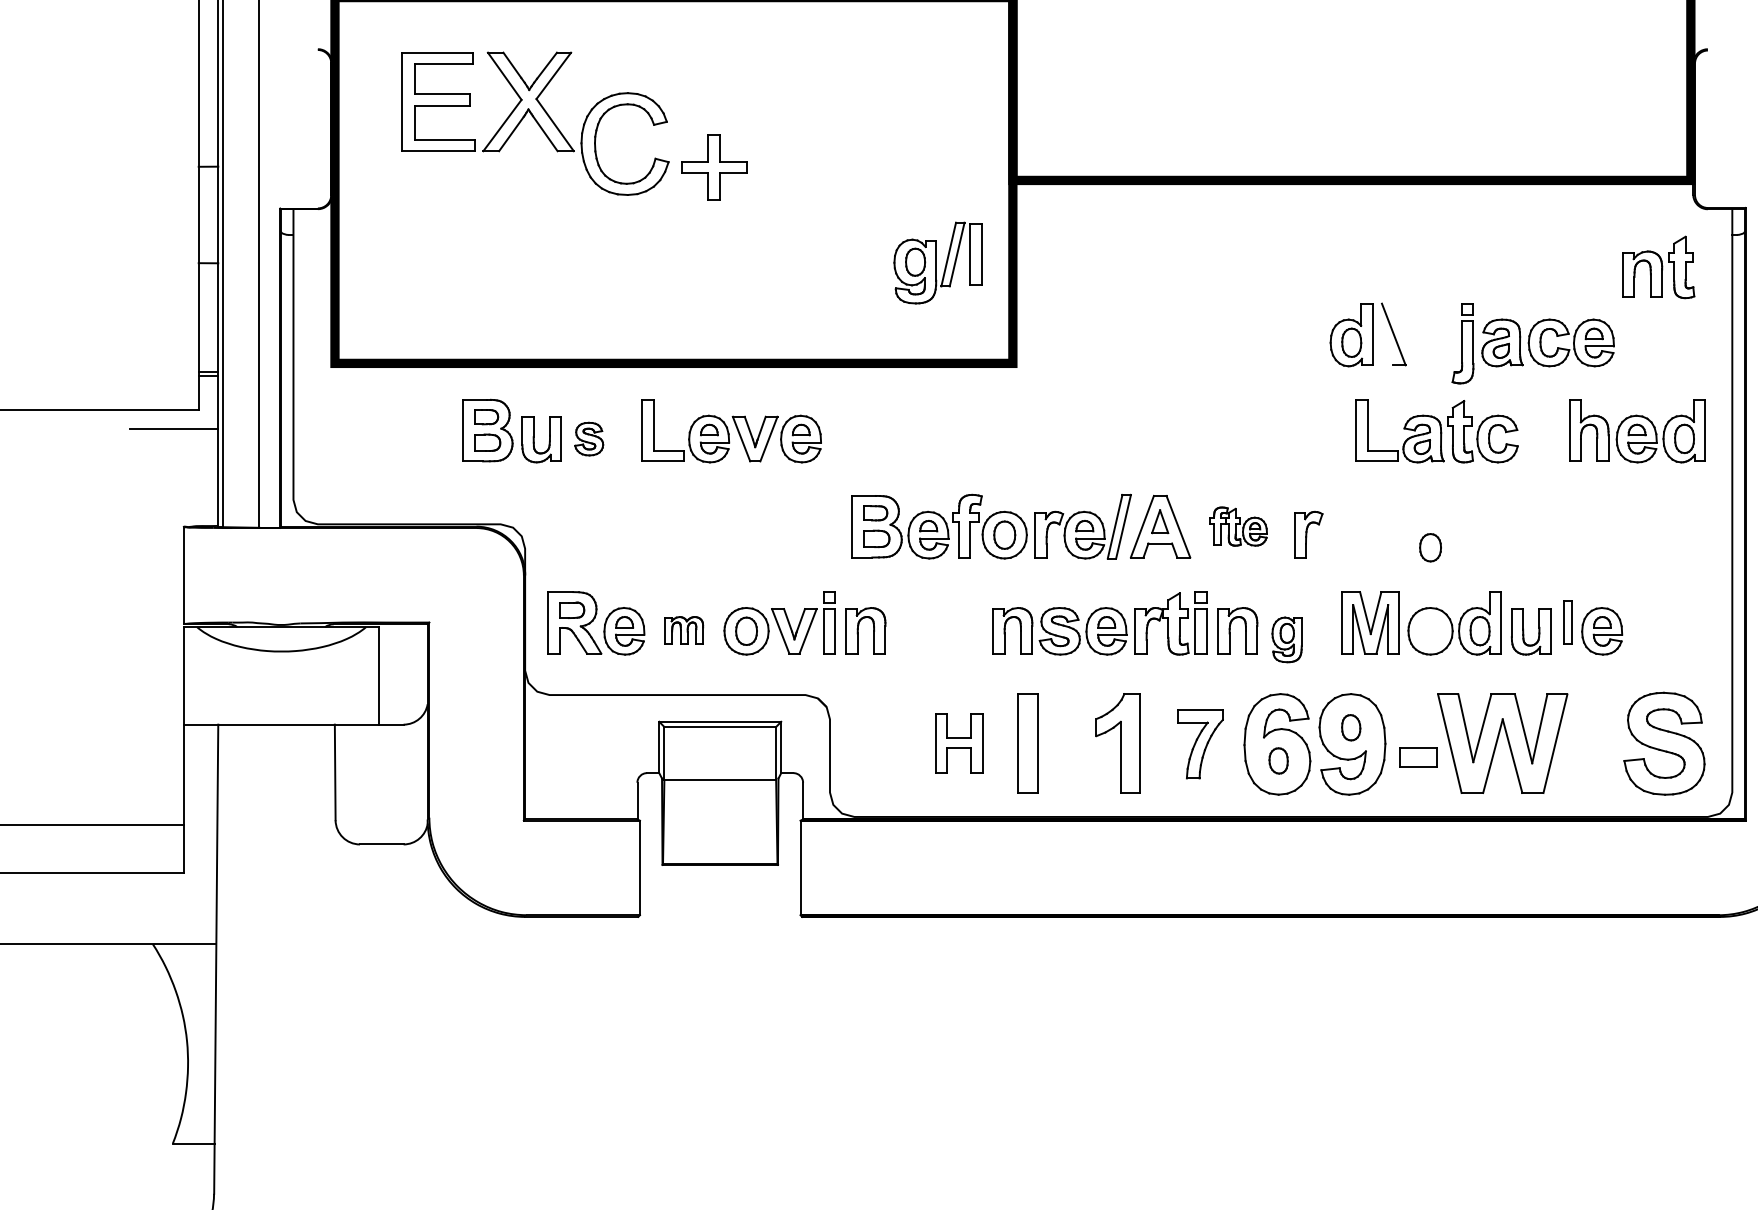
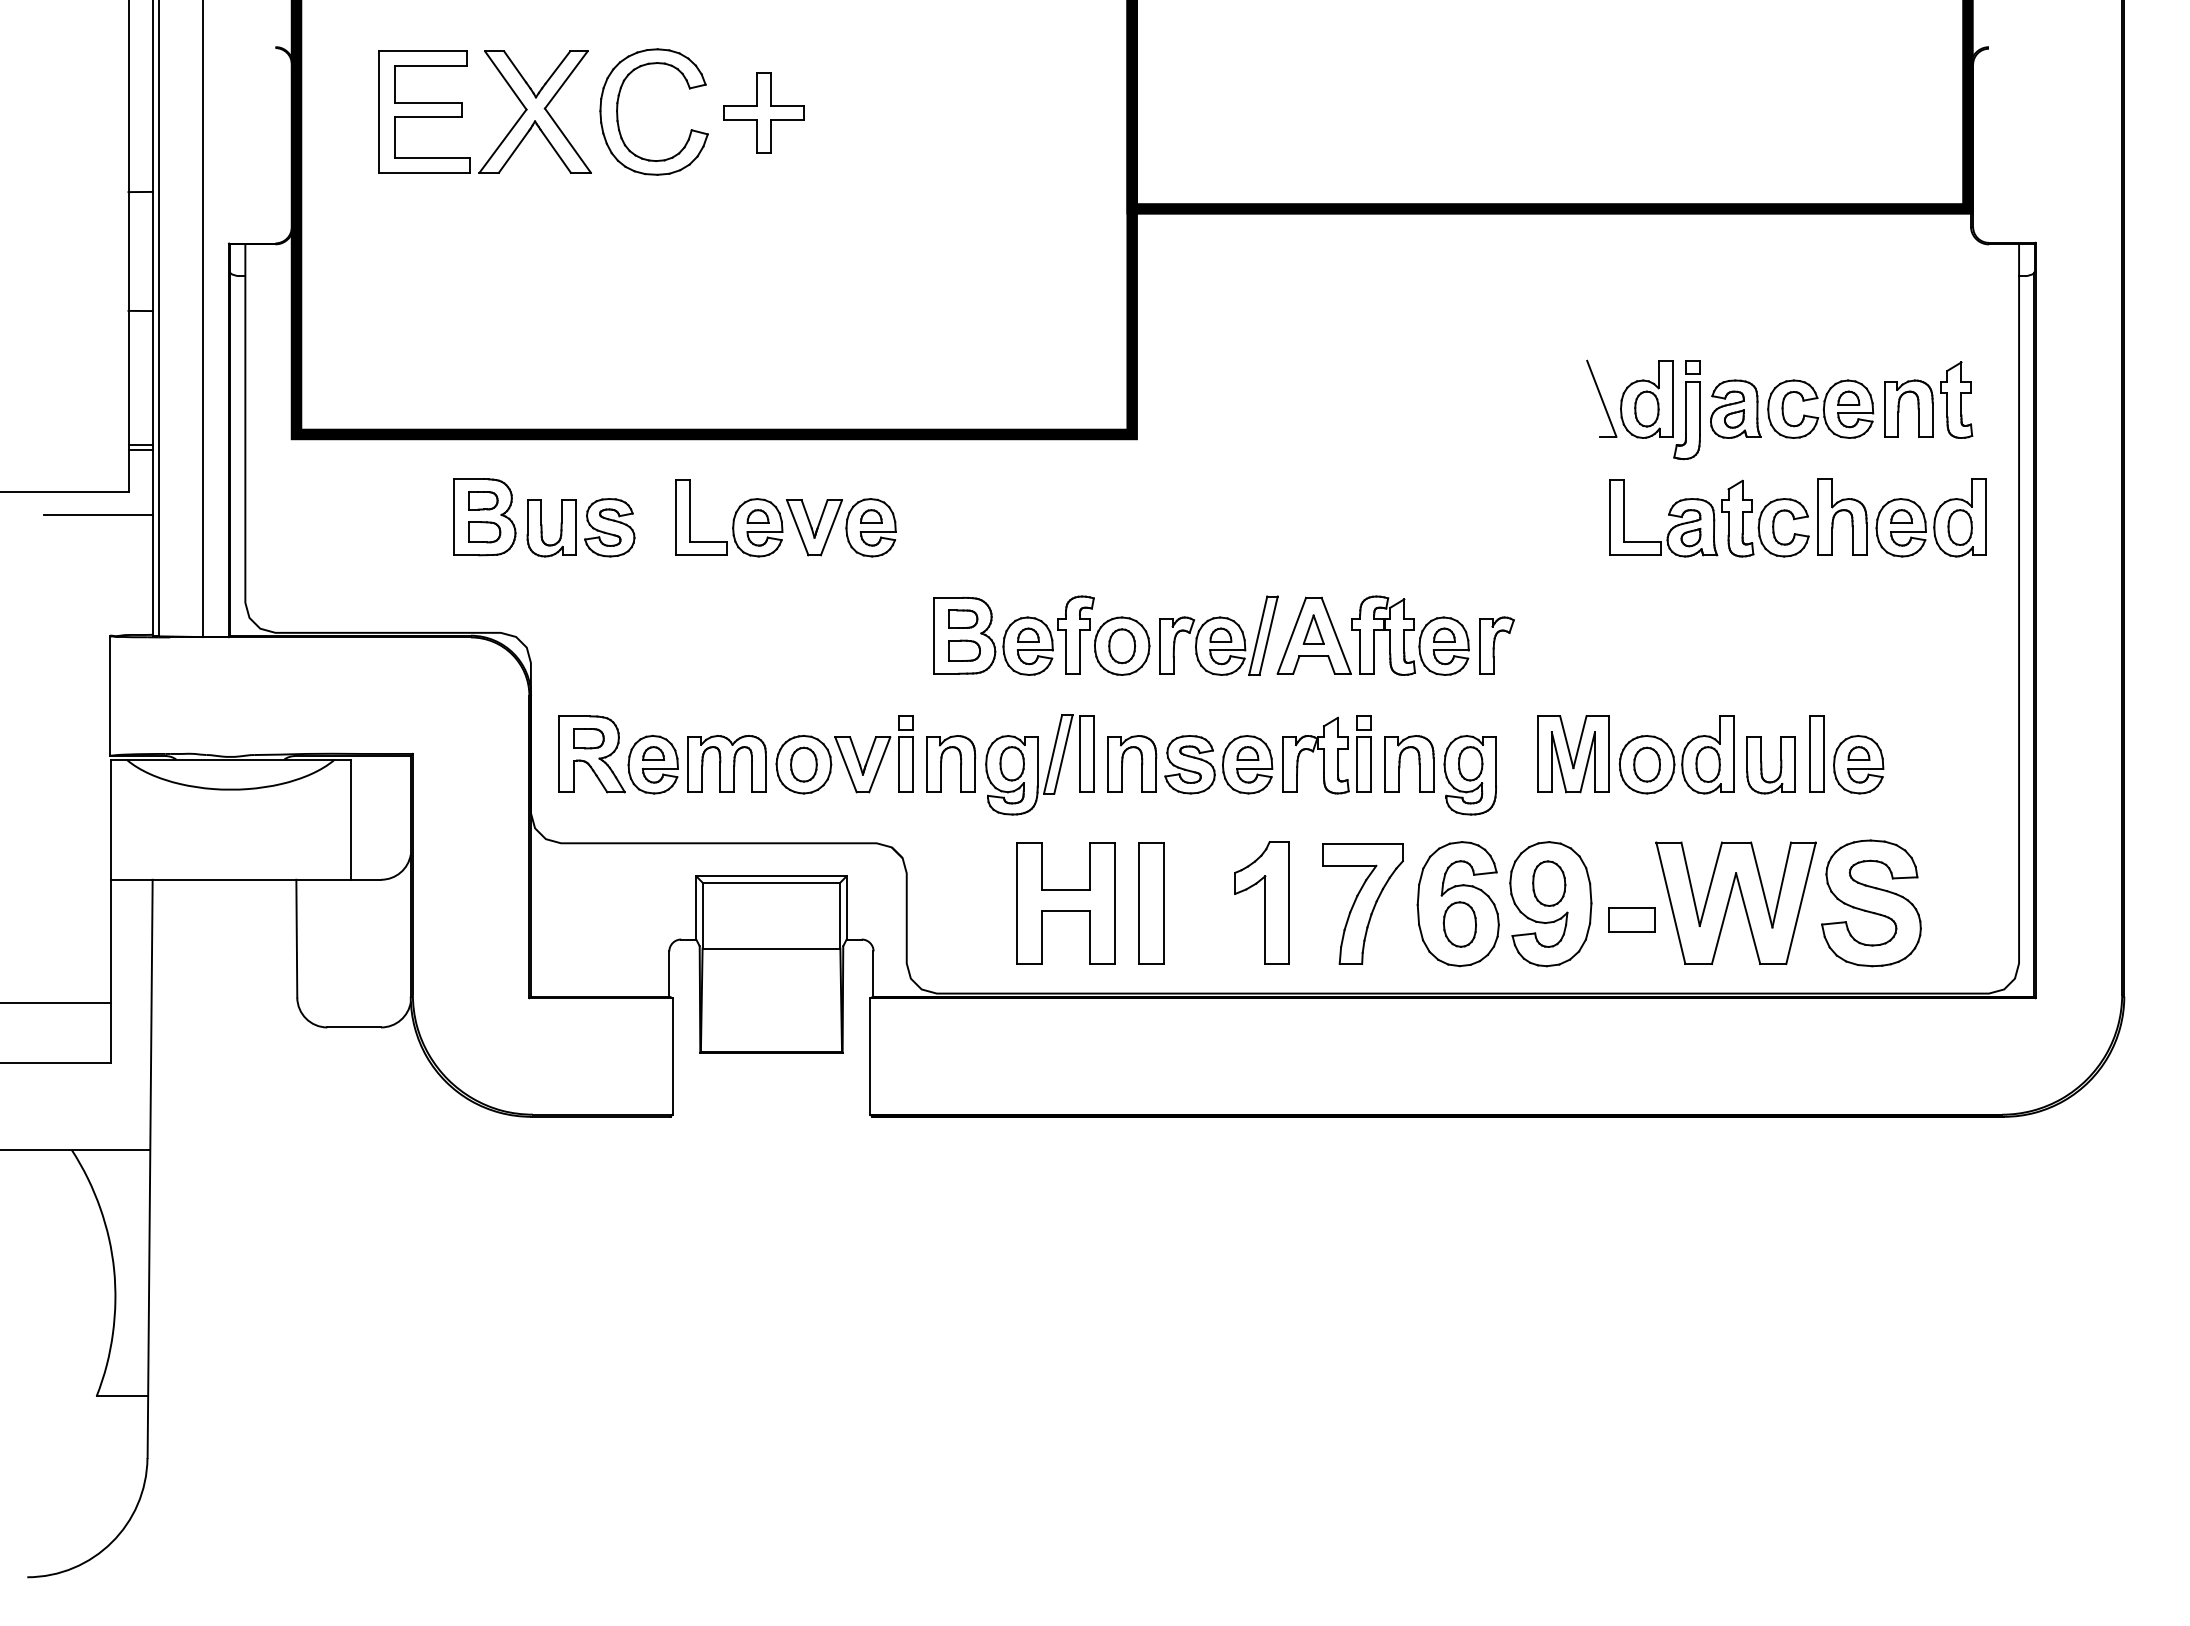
part: (596, 145) -> (618, 113), moved
part: (713, 167) -> (763, 112), moved
part: (937, 262) -> (1039, 764), moved
part: (1658, 266) -> (1928, 399), moved
part: (1351, 335) -> (1646, 399), moved
part: (1437, 431) -> (1709, 518), moved
part: (588, 438) -> (609, 527), size x1.43
part: (1238, 526) -> (1410, 635), size x1.67
part: (1430, 547) -> (1646, 764), moved
part: (1567, 622) -> (1816, 753), size x1.43
part: (683, 630) -> (726, 763), size x1.67
part: (1286, 640) -> (1469, 775), size x1.43
part: (1351, 727) -> (1549, 883), size x1.43
part: (958, 743) -> (1065, 903), size x1.67
part: (1199, 743) -> (1362, 903), size x1.43
part: (1664, 743) -> (1871, 903), moved
part: (1278, 760) -> (1459, 924), size x1.43

